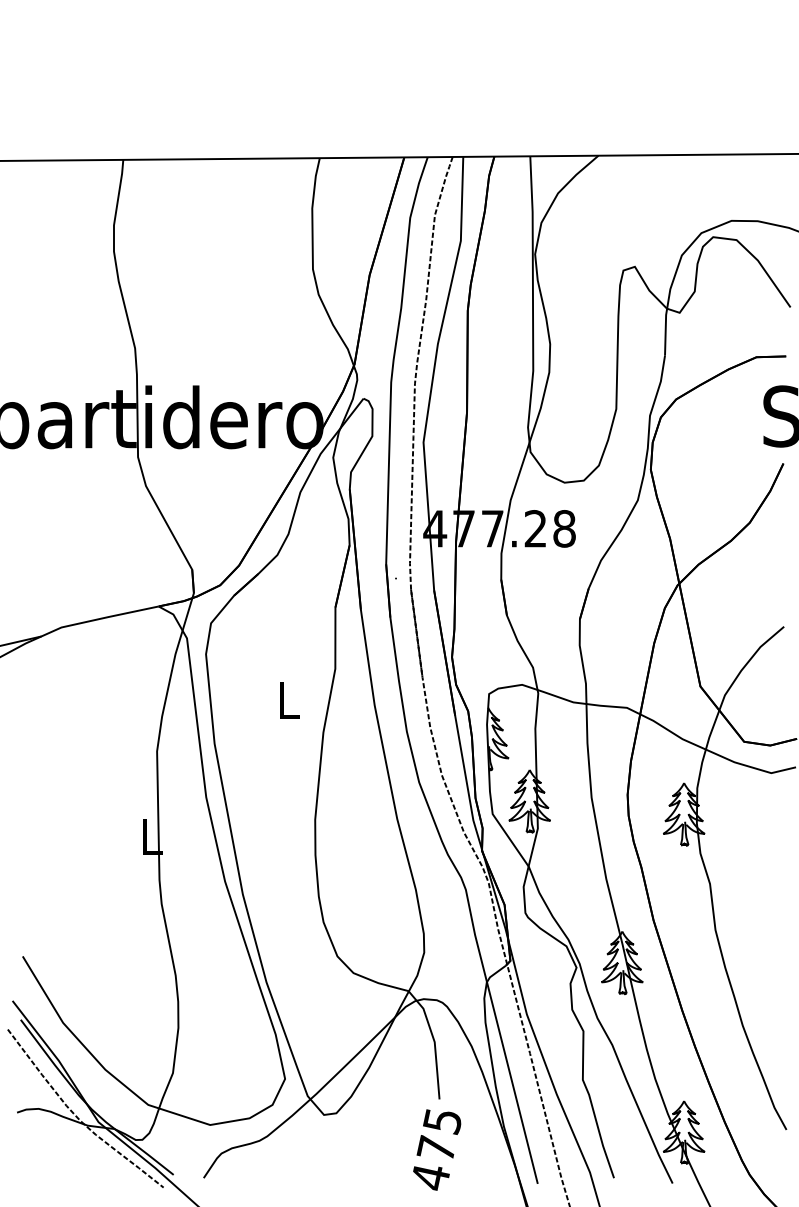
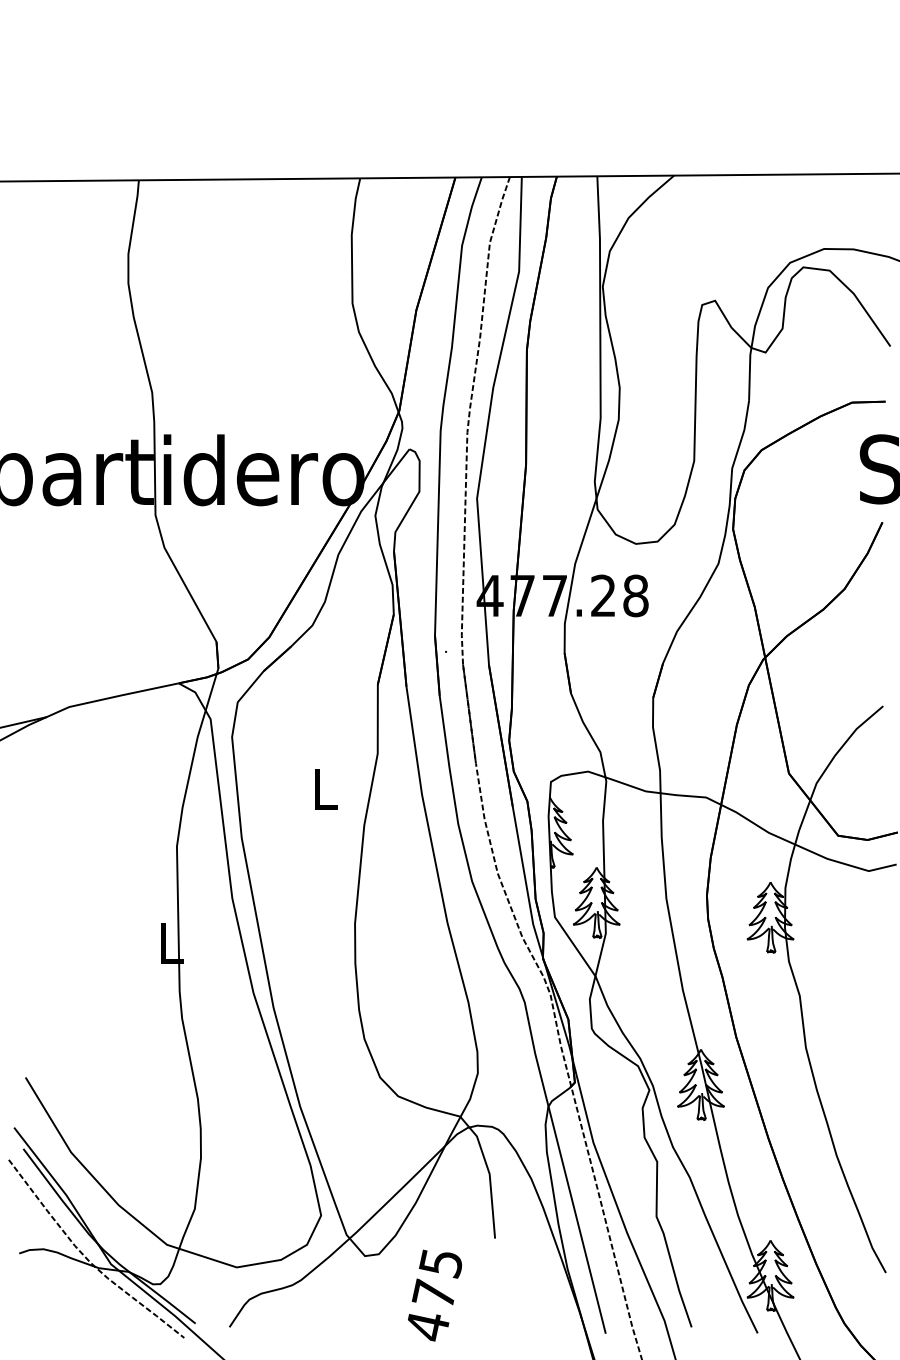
text: (437, 1149) -> (435, 1295), moved

